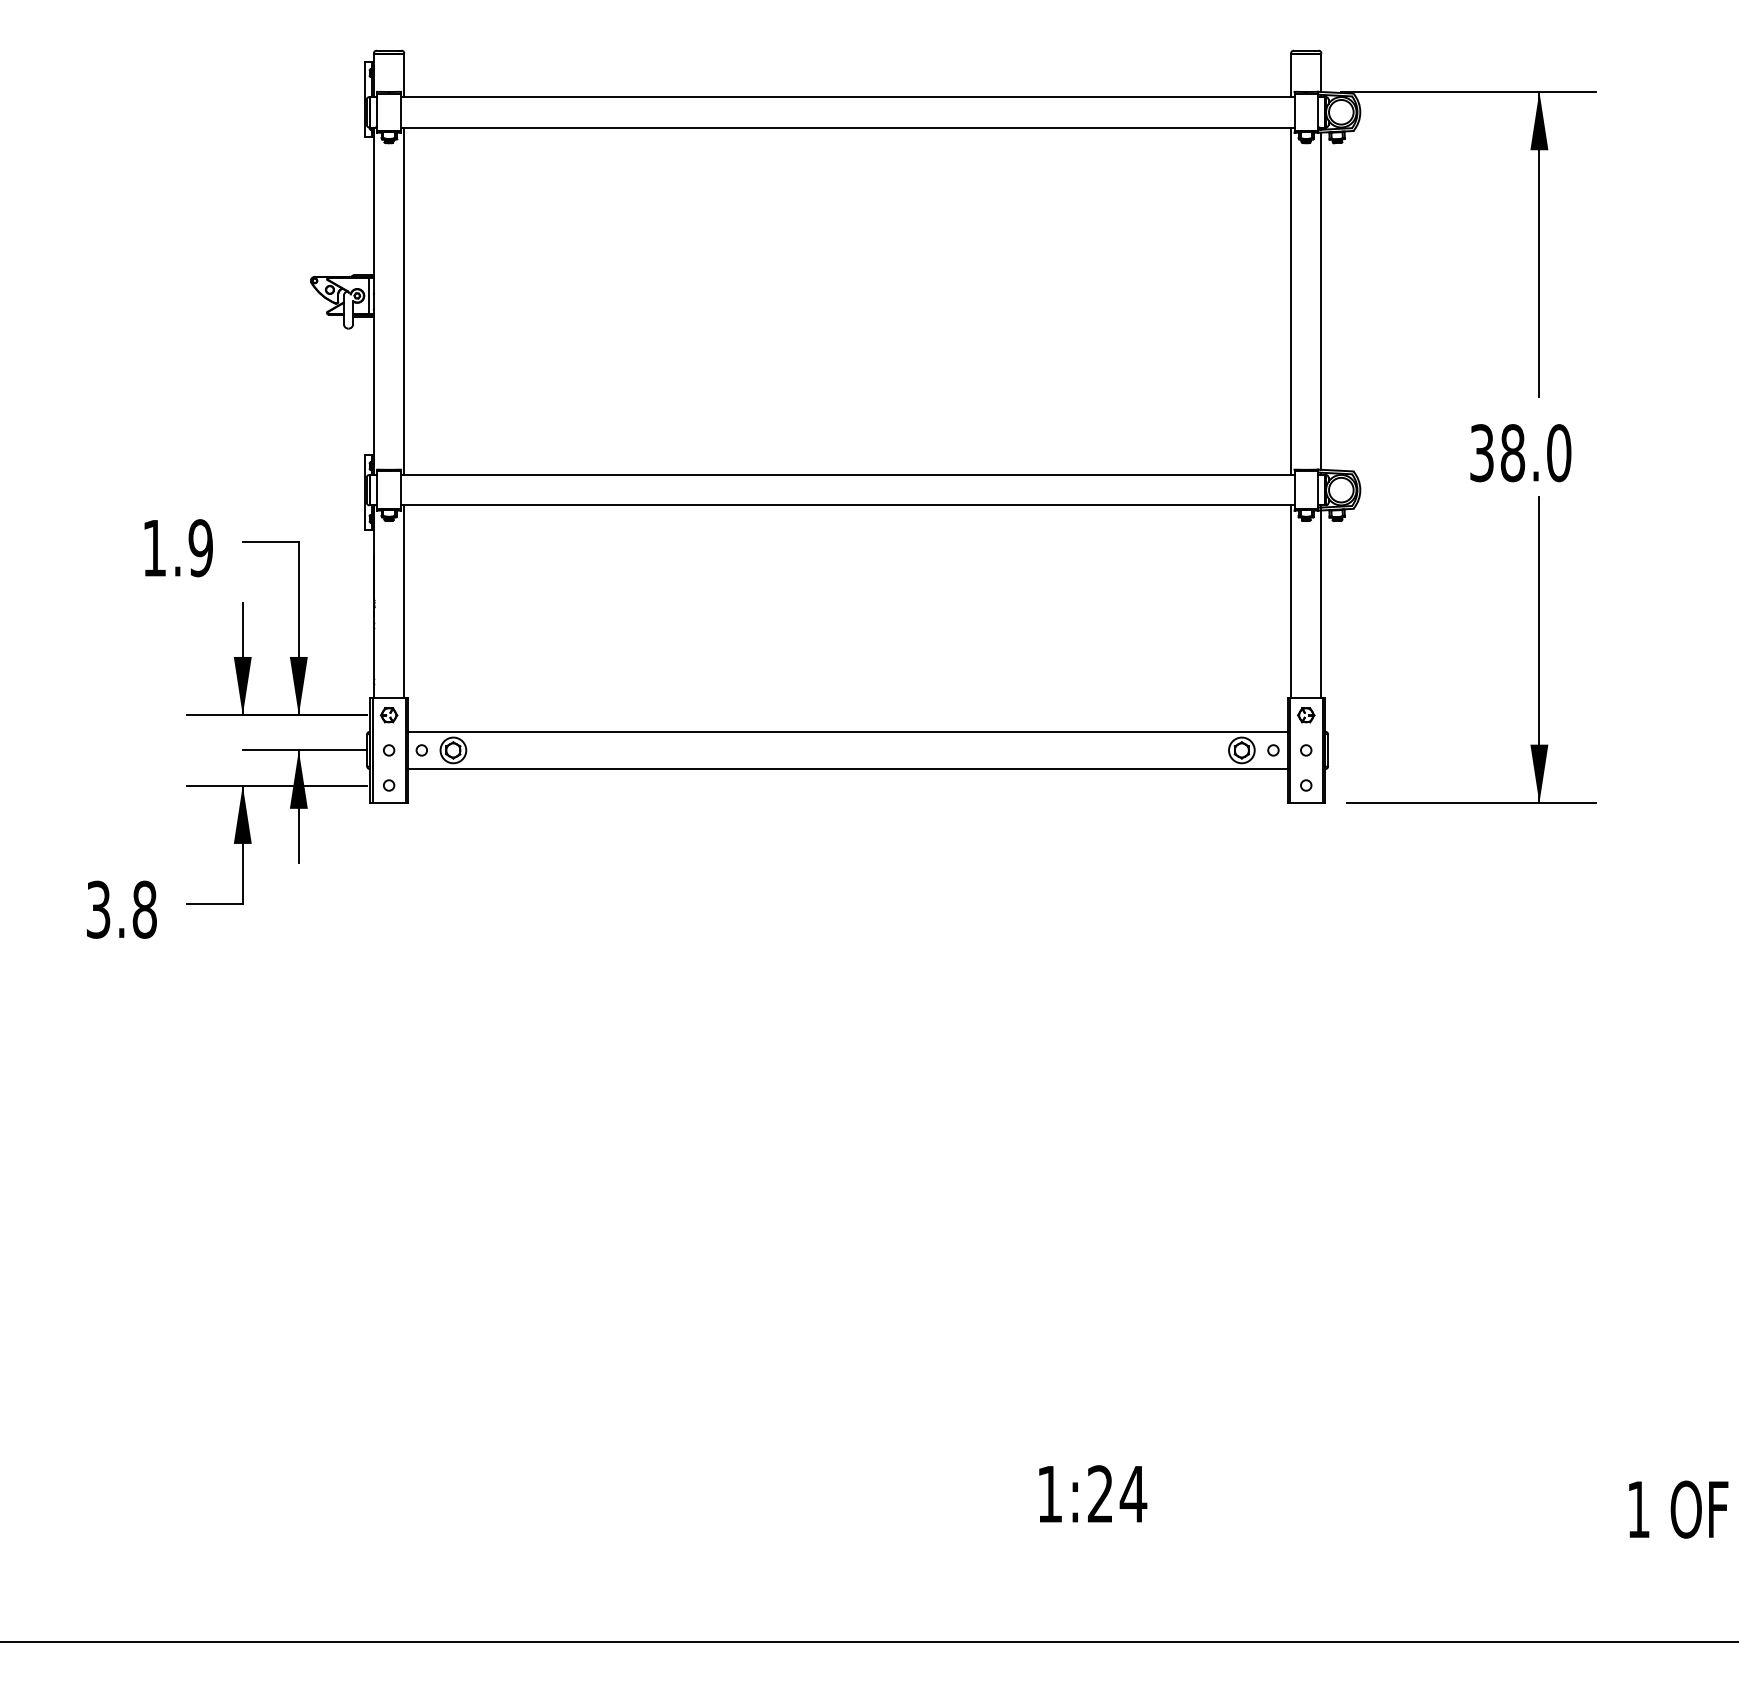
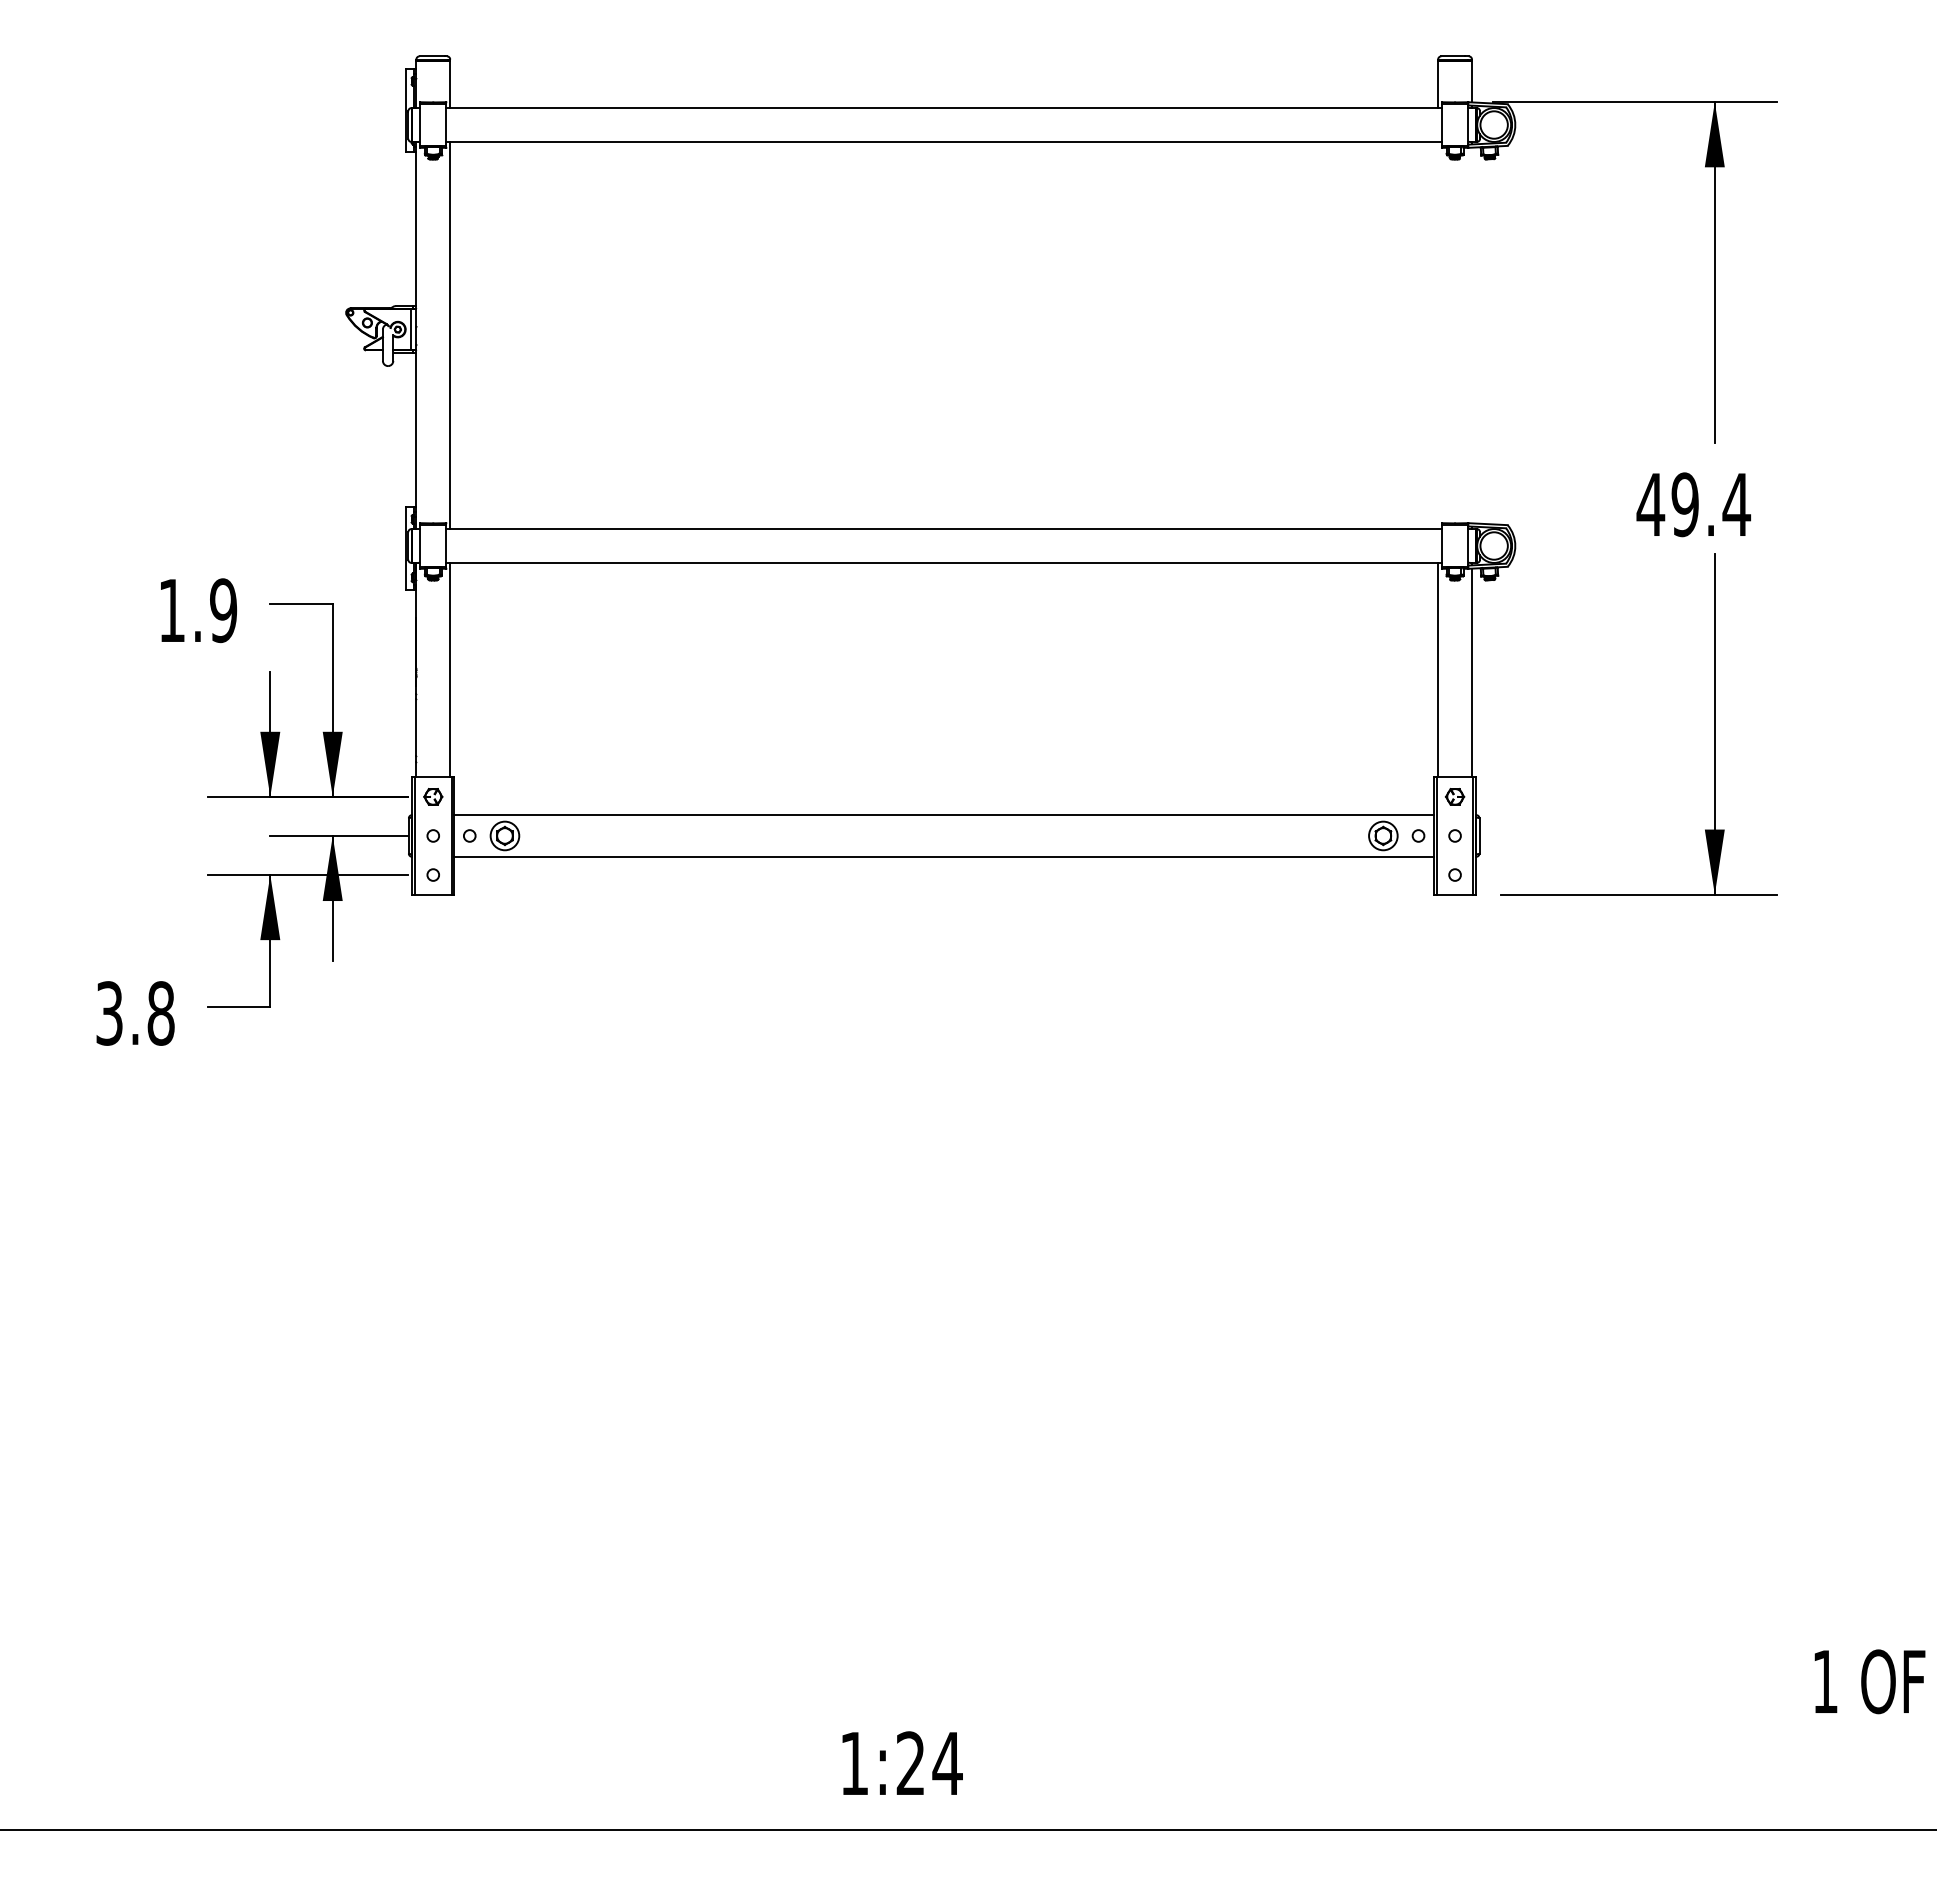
line: (1291, 301) -> (1438, 335), removed
line: (1320, 301) -> (1471, 335), removed
text: (1520, 452) -> (1693, 504), 38.0 -> 49.4
text: (1093, 1493) -> (902, 1762), moved

